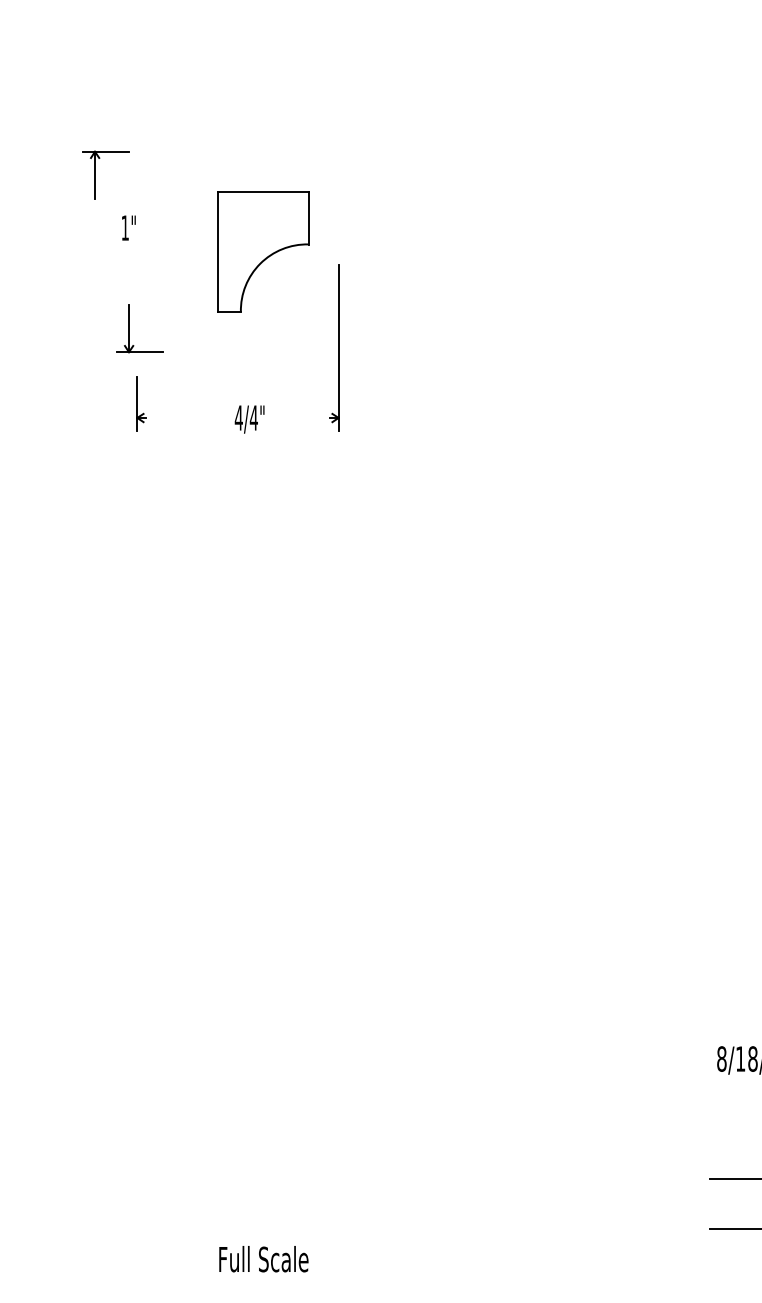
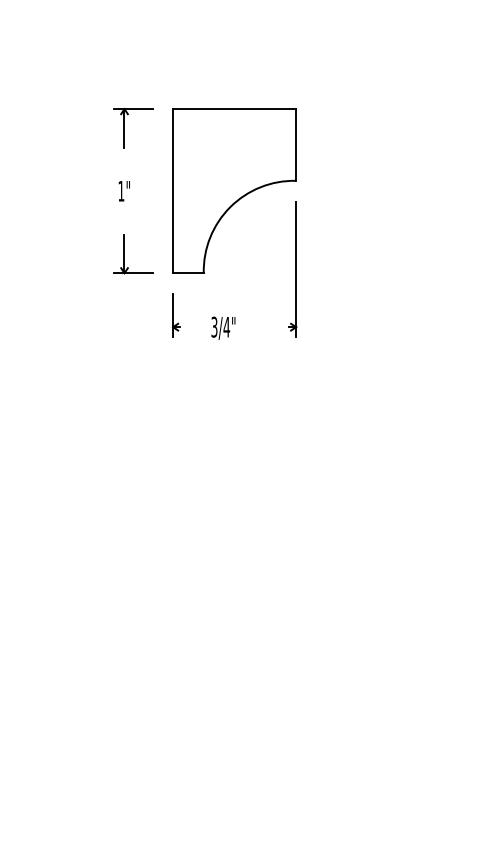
part: (95, 174) -> (124, 127), moved
text: (128, 227) -> (124, 190), moved
part: (263, 251) -> (234, 190), size x1.67
part: (141, 403) -> (176, 315), moved
text: (238, 417) -> (214, 326), 4/4" -> 3/4"

